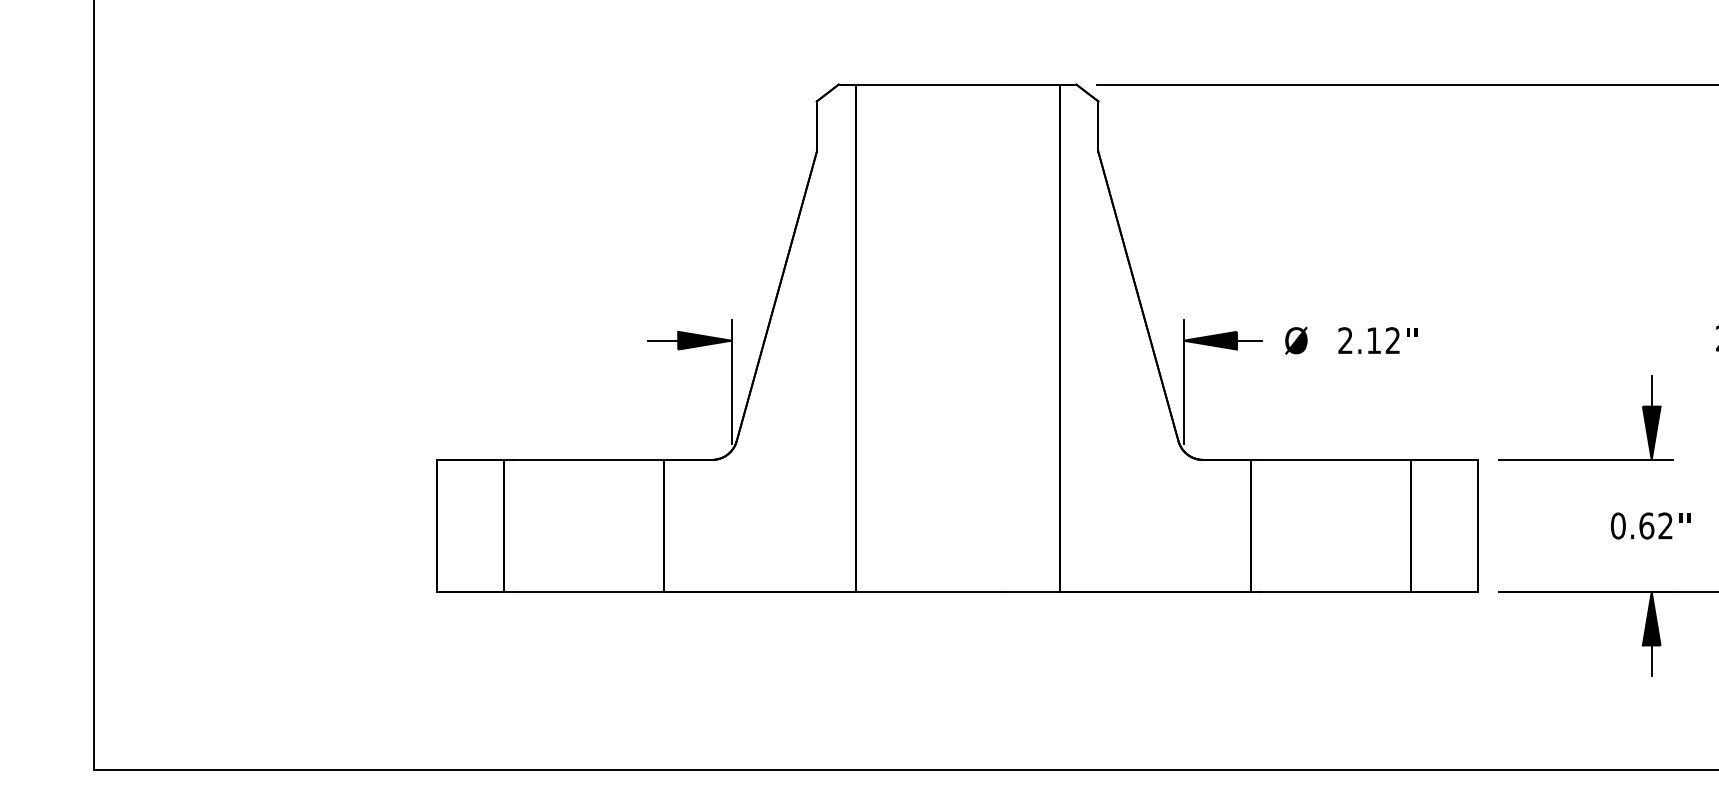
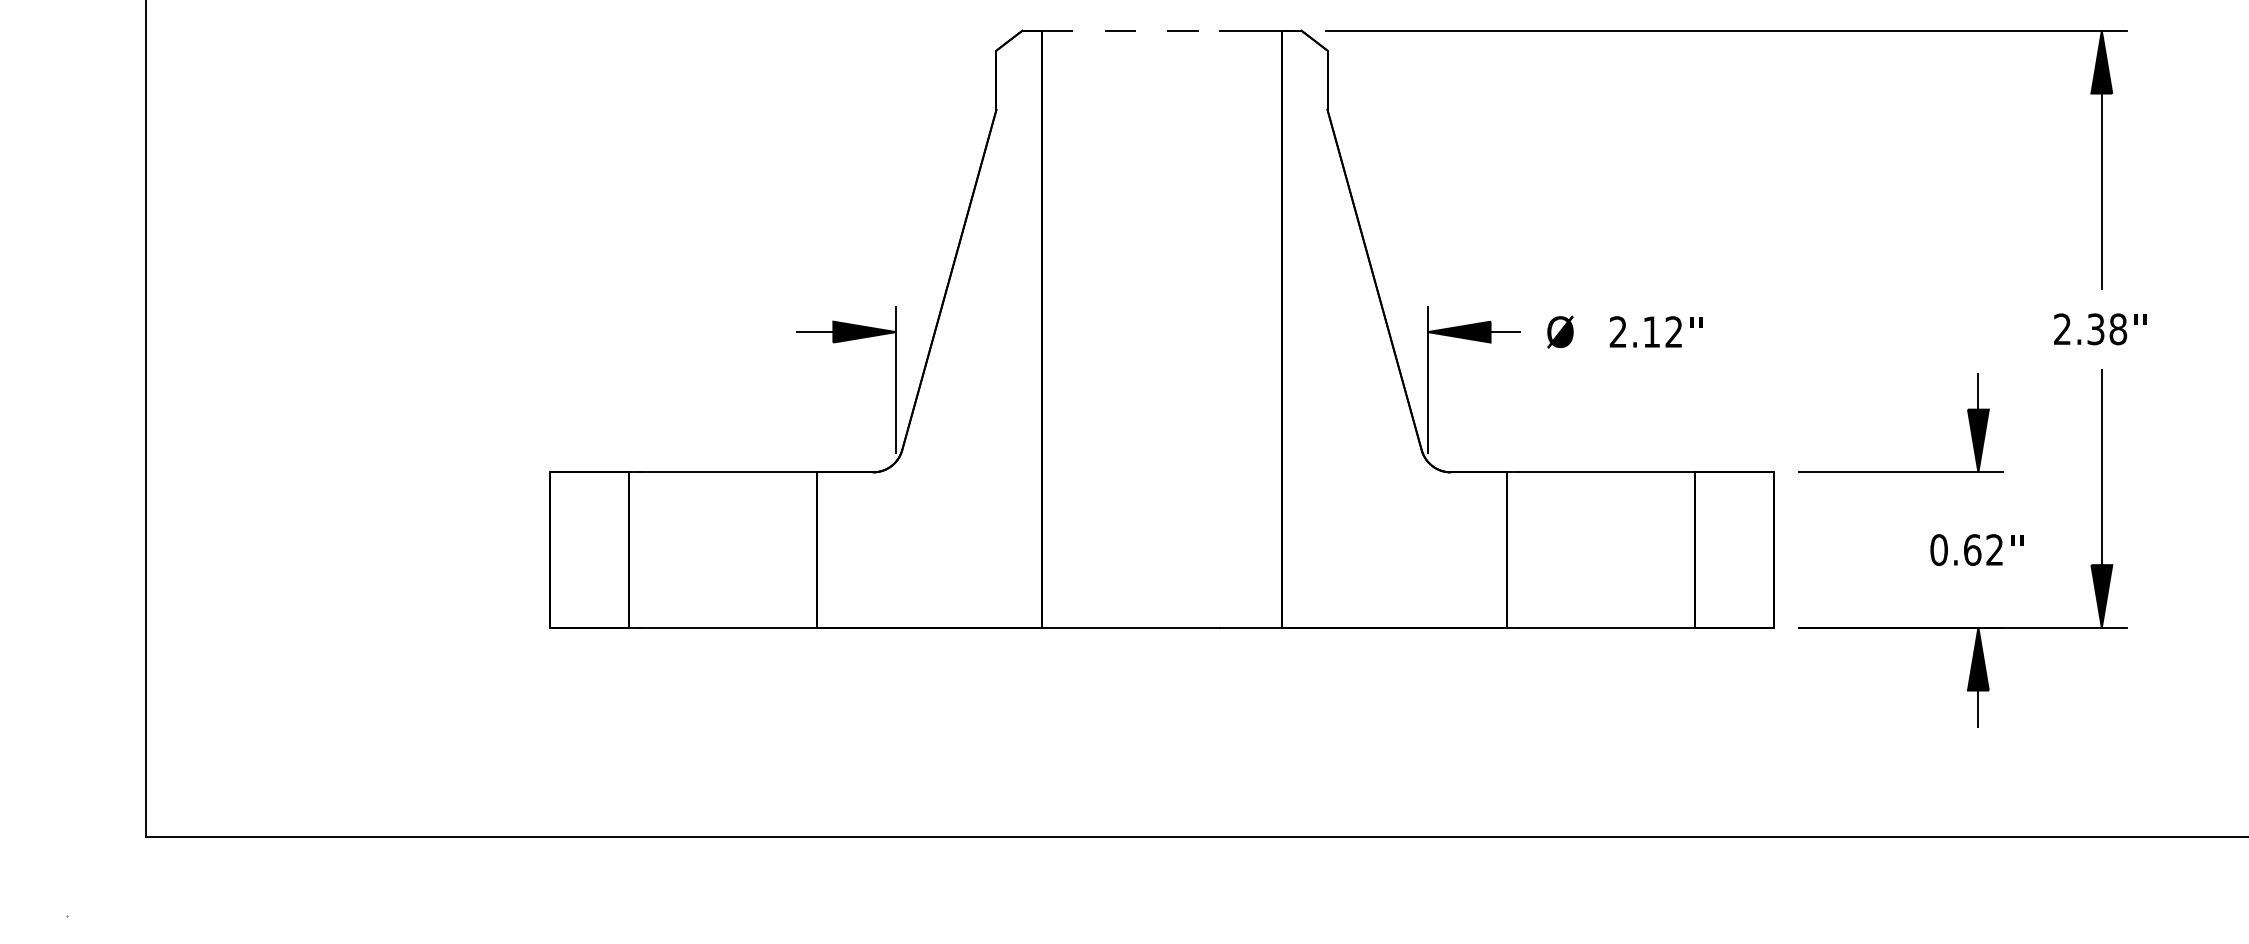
line: (930, 84) -> (1130, 30), solid -> dashed

